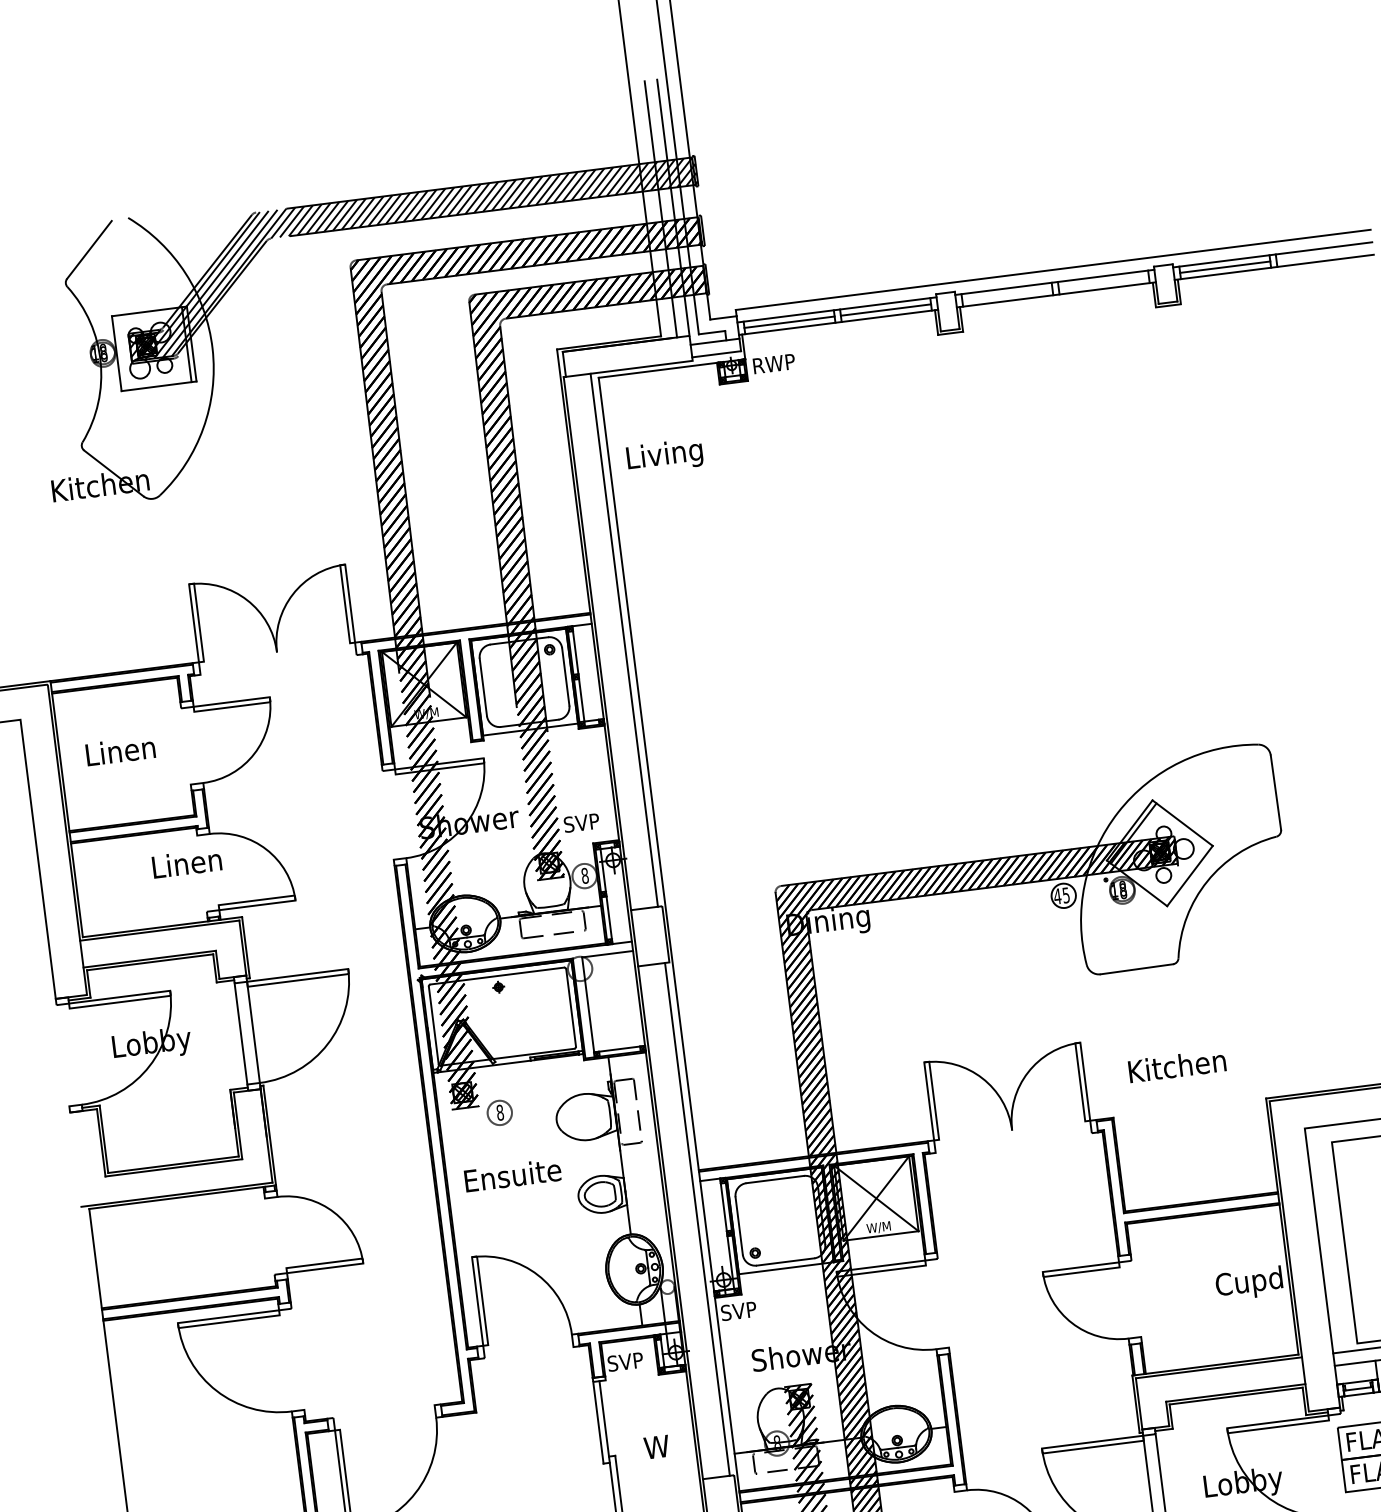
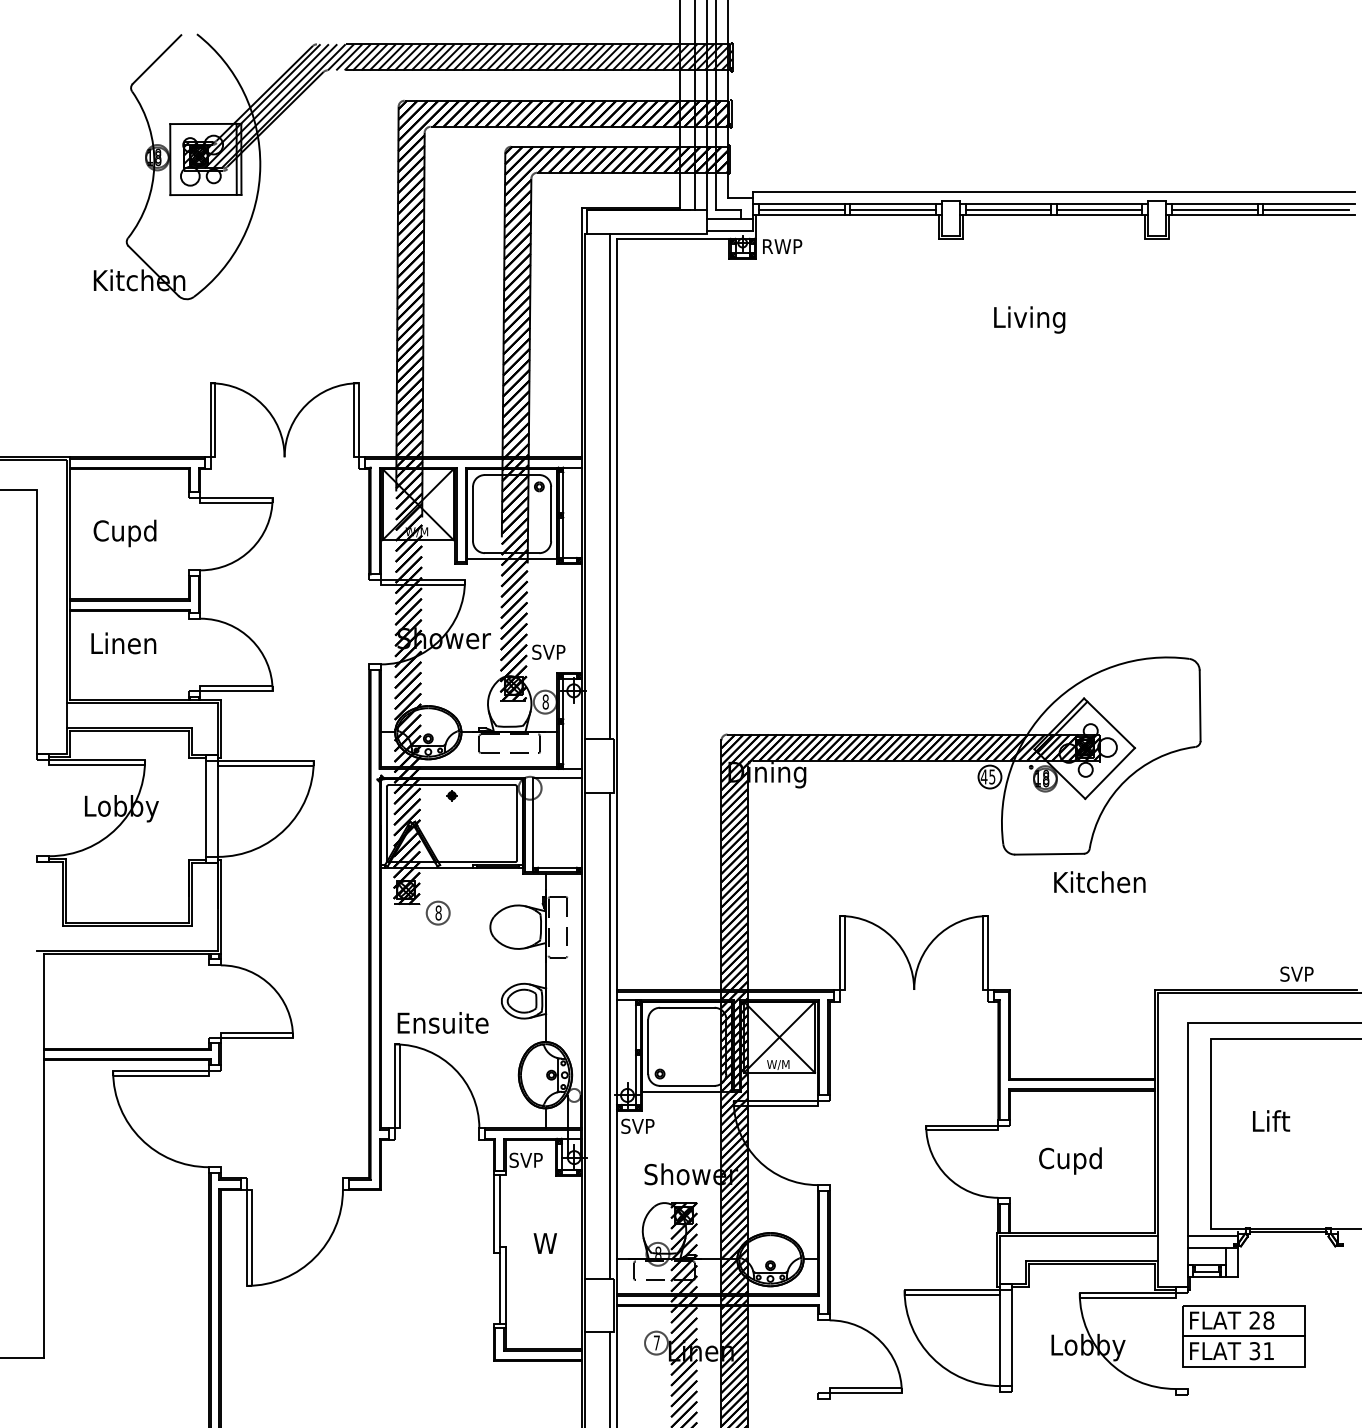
line: (1320, 255) -> (1305, 209), added
line: (1103, 282) -> (1099, 209), added
line: (1007, 294) -> (1008, 209), added
text: (664, 455) -> (1029, 319), moved
text: (120, 753) -> (126, 533), Linen -> Cupd
text: (186, 863) -> (123, 643), moved
text: (1176, 1066) -> (1099, 882), moved
text: (512, 1174) -> (442, 1022), moved
text: (1249, 1283) -> (1070, 1160), moved

